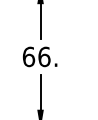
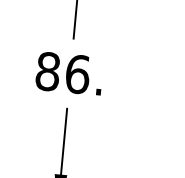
text: (28, 56) -> (47, 70), 66. -> 86.

